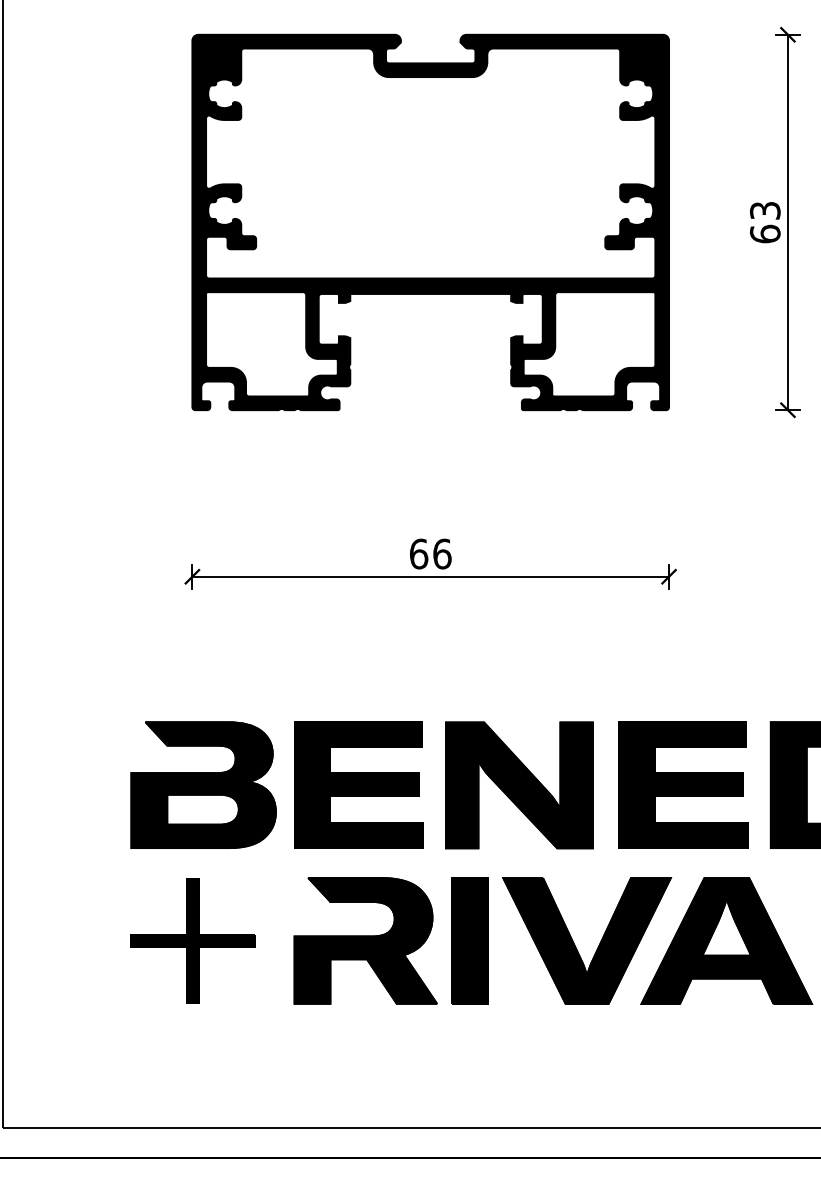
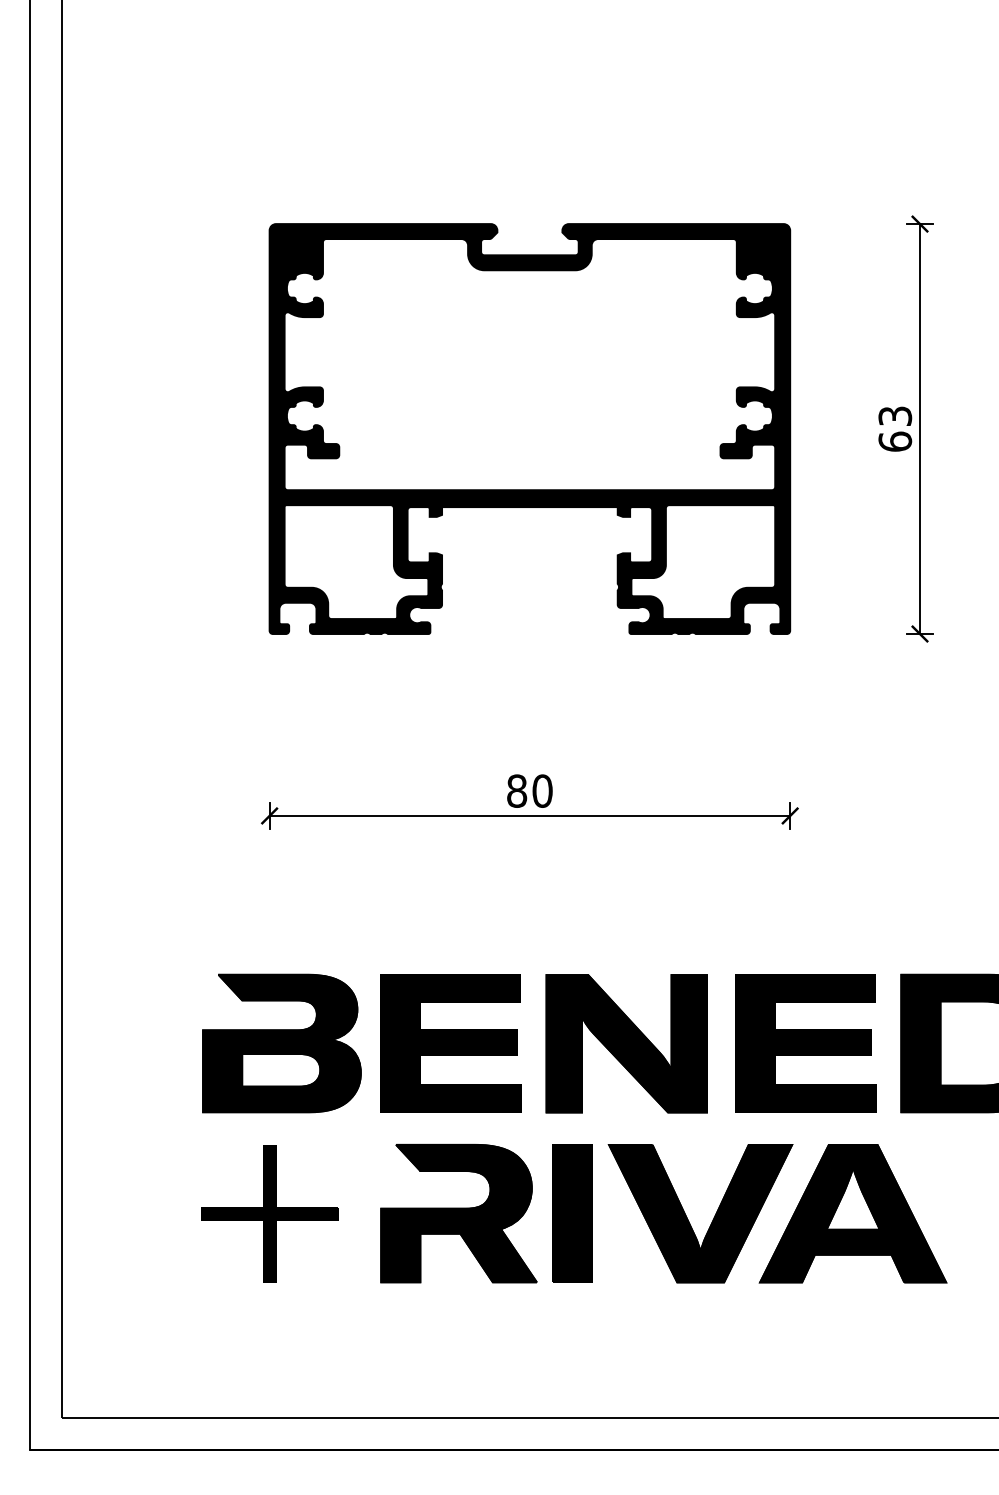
text: (430, 553) -> (529, 790), 66 -> 80

